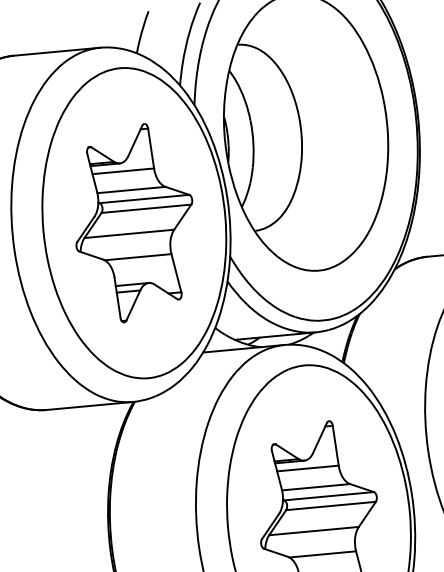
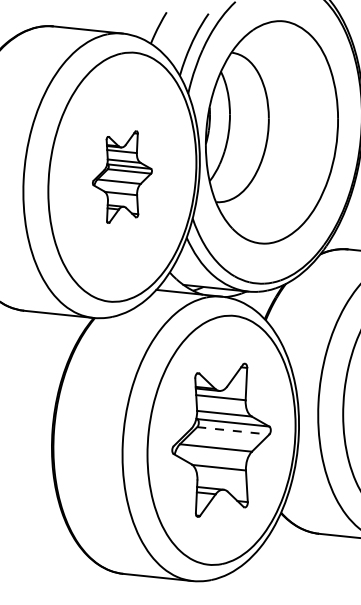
part: (134, 222) -> (122, 176), size x0.6
line: (331, 505) -> (233, 430), solid -> dashed

